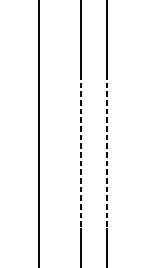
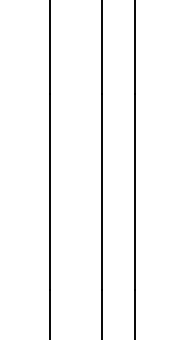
line: (80, 151) -> (102, 192), dashed -> solid
line: (106, 151) -> (135, 192), dashed -> solid

